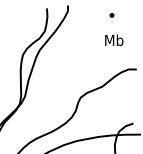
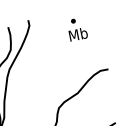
text: (114, 40) -> (78, 34), moved

